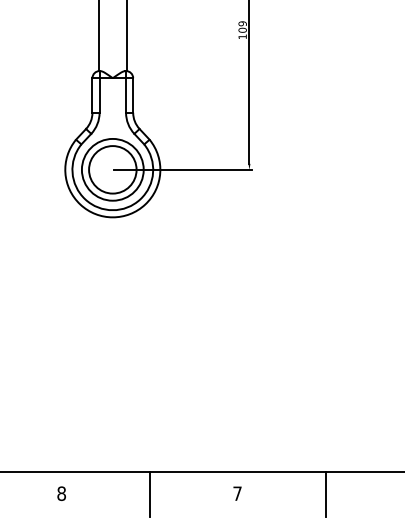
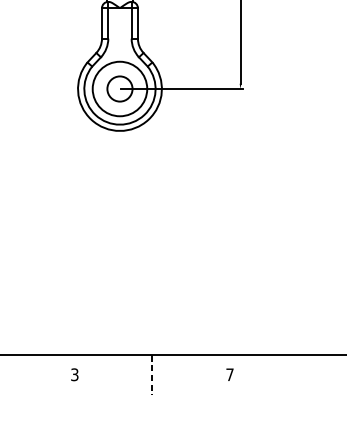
circle: (112, 169) -> (119, 88), size x0.6
text: (61, 493) -> (74, 374), 8 -> 3
line: (325, 493) -> (307, 374), removed
line: (149, 494) -> (152, 375), solid -> dashed

